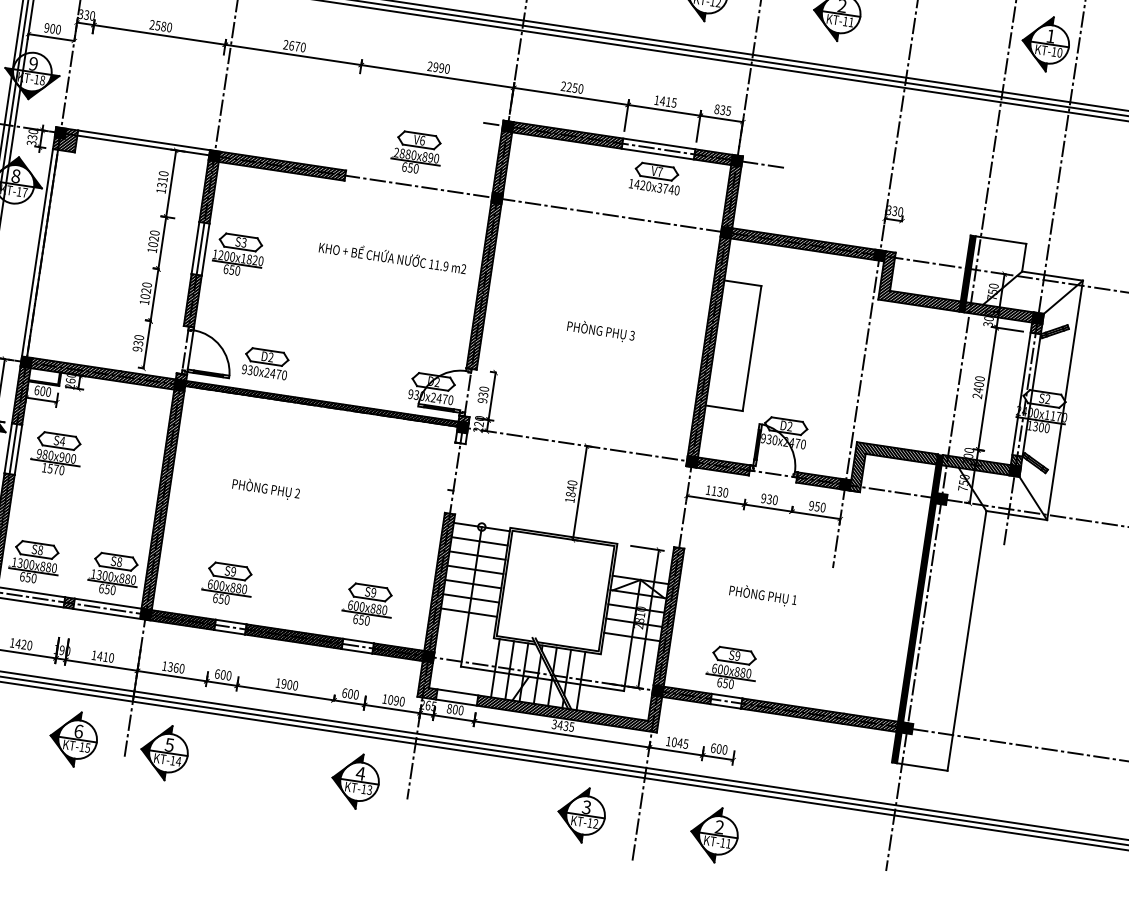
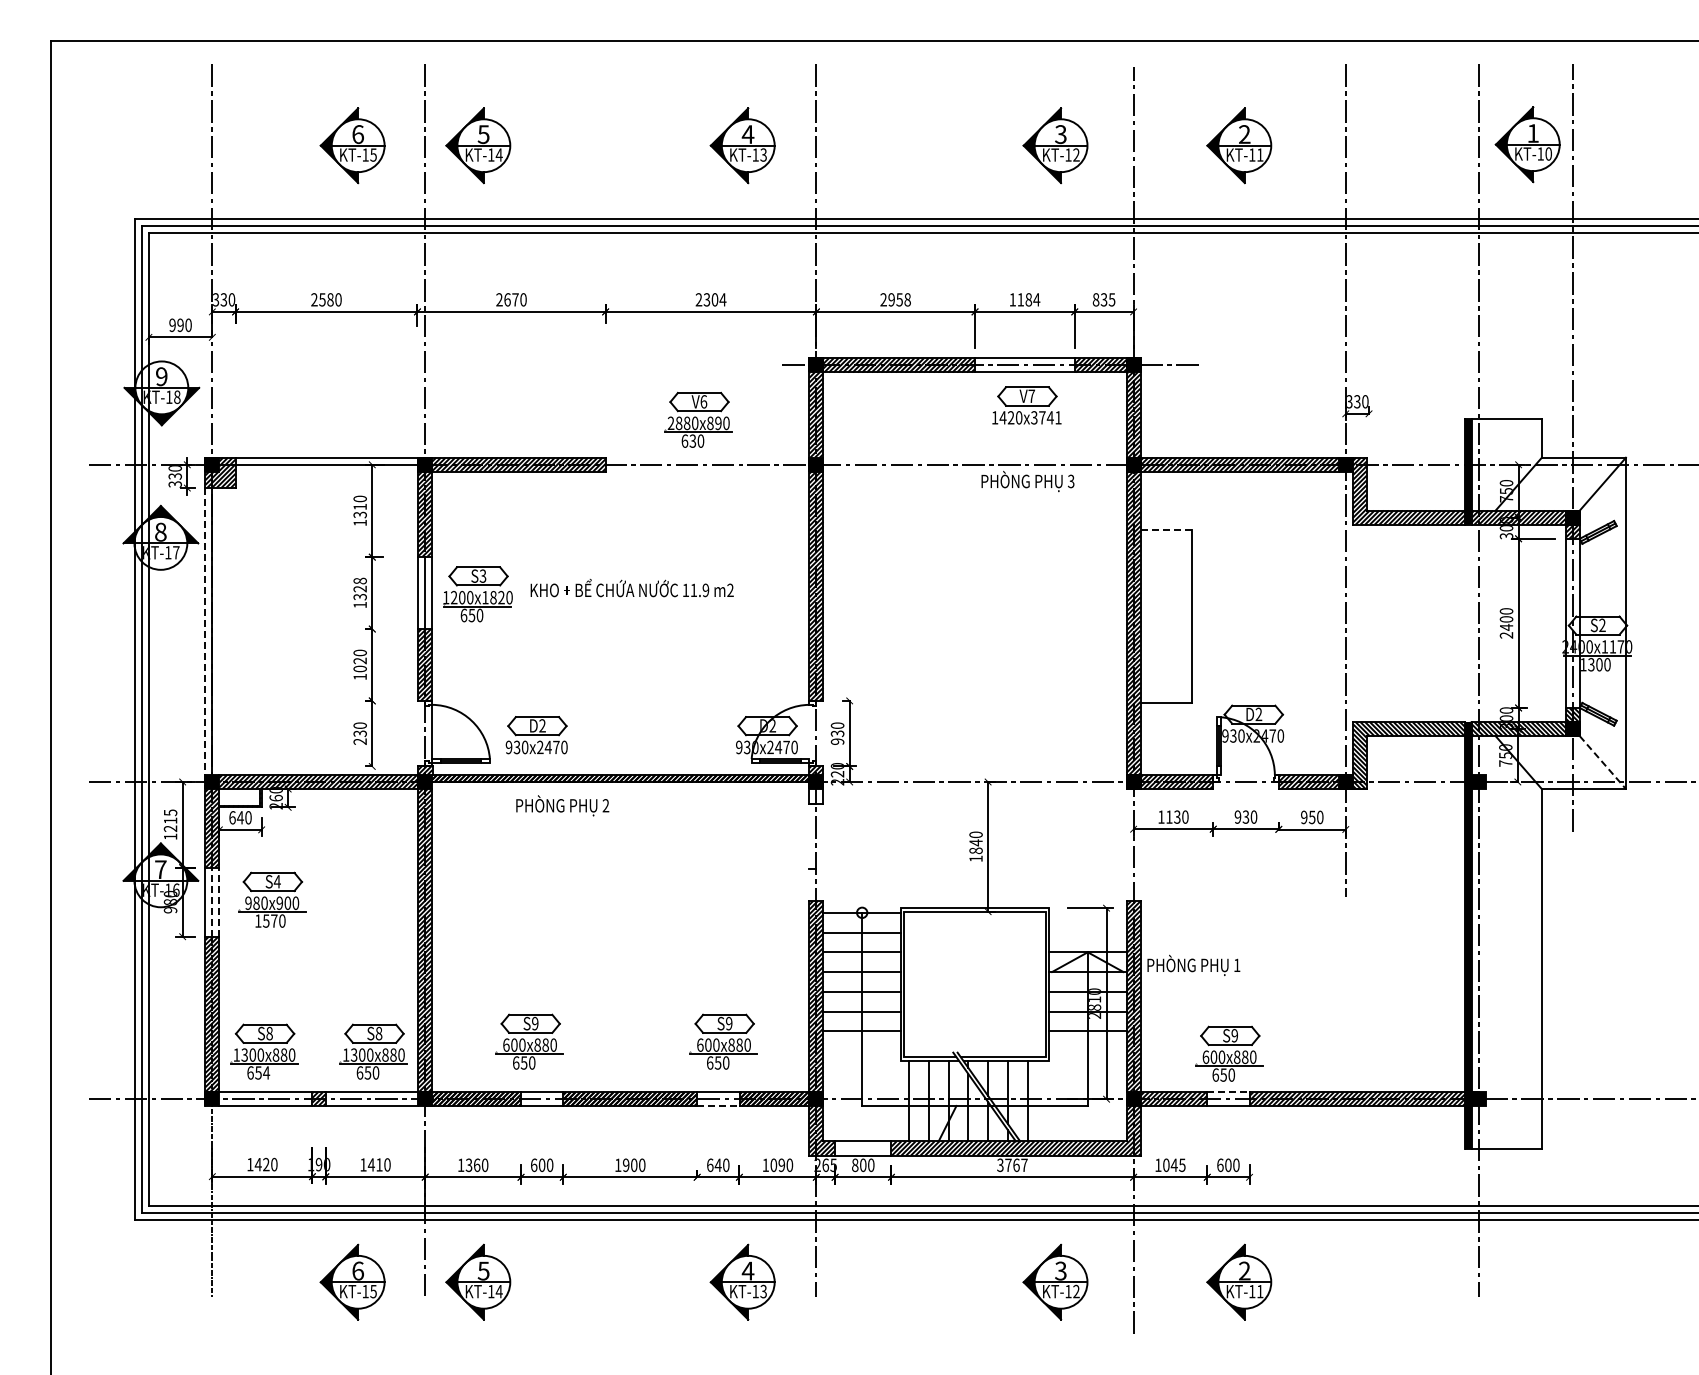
text: (52, 28) -> (180, 324), 900 -> 990
text: (441, 67) -> (714, 299), 2990 -> 2304
text: (575, 87) -> (899, 299), 2250 -> 2958
text: (668, 101) -> (1028, 299), 1415 -> 1184
text: (410, 167) -> (693, 440), 650 -> 630
text: (677, 190) -> (1058, 417), 1420x3740 -> 1420x3741
text: (153, 238) -> (359, 588), 1020 -> 1328
text: (392, 256) -> (631, 587), moved
line: (36, 258) -> (205, 639), solid -> dashed
line: (743, 283) -> (1166, 530), solid -> dashed
text: (600, 331) -> (1027, 481), moved
text: (137, 349) -> (360, 741), 930 -> 230
text: (42, 390) -> (239, 817), 600 -> 640
line: (13, 449) -> (212, 902), solid -> dashed
line: (18, 450) -> (219, 902), solid -> dashed
text: (266, 488) -> (562, 805), moved
line: (1033, 498) -> (1603, 762), solid -> dashed
text: (34, 578) -> (266, 1072), 650 -> 654
text: (763, 594) -> (1193, 964), moved
line: (357, 651) -> (718, 1106), solid -> dashed
text: (349, 694) -> (717, 1165), 600 -> 640
line: (727, 696) -> (1228, 1092), solid -> dashed
text: (565, 726) -> (1015, 1165), 3435 -> 3767

